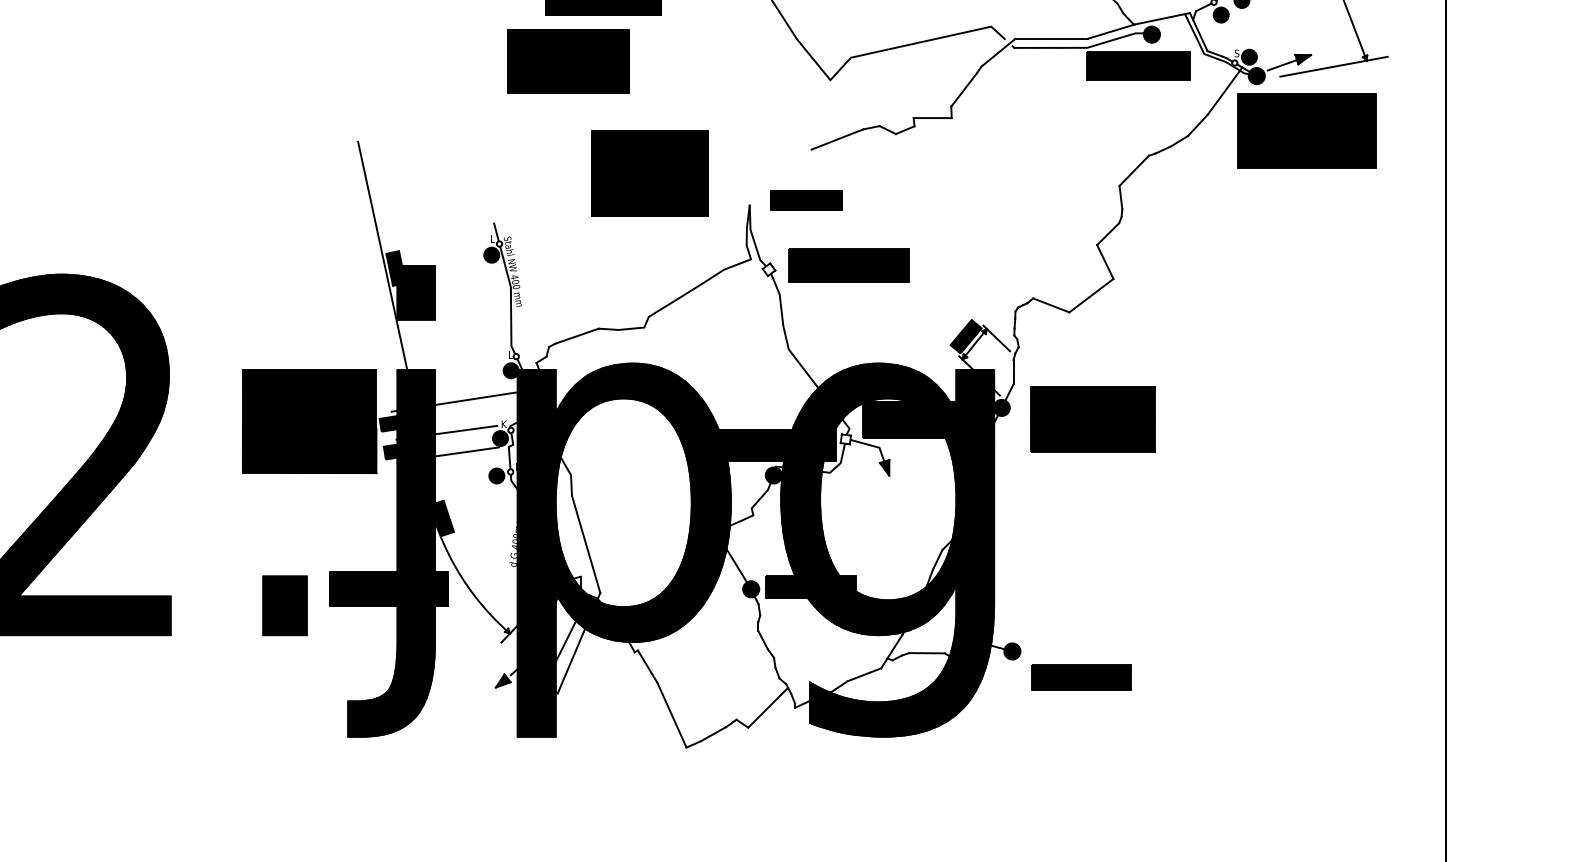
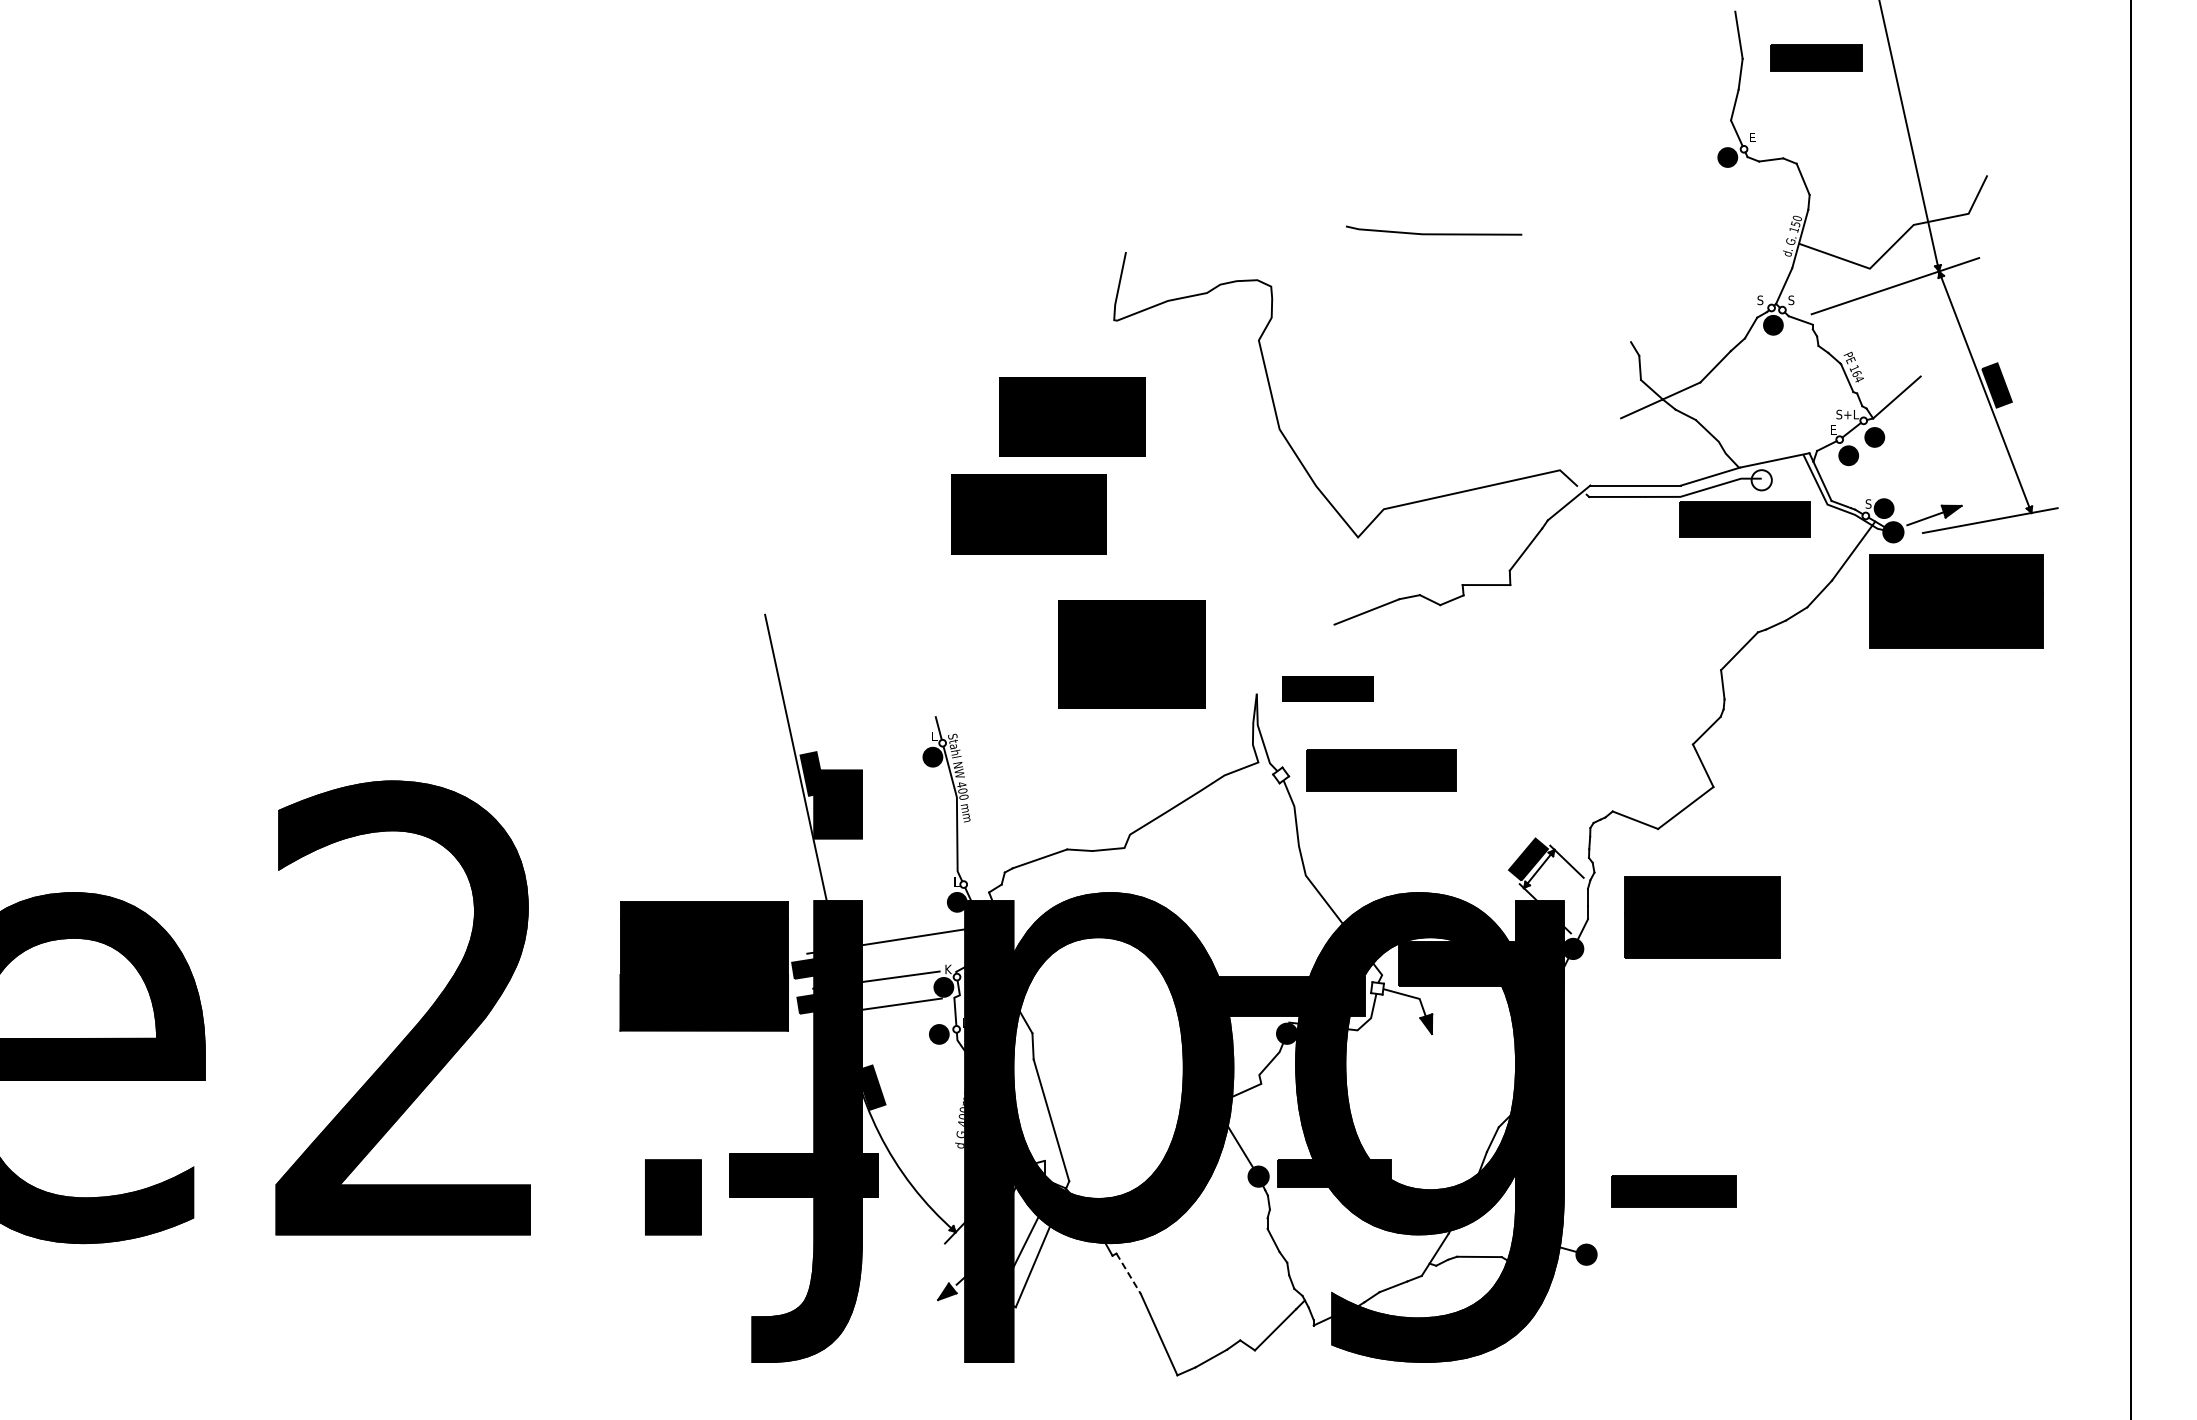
fill: (1151, 34) -> (1761, 480), removed
part: (1093, 419) -> (1702, 917), moved
line: (647, 666) -> (1128, 1273), solid -> dashed
part: (1081, 677) -> (1673, 1191), moved

